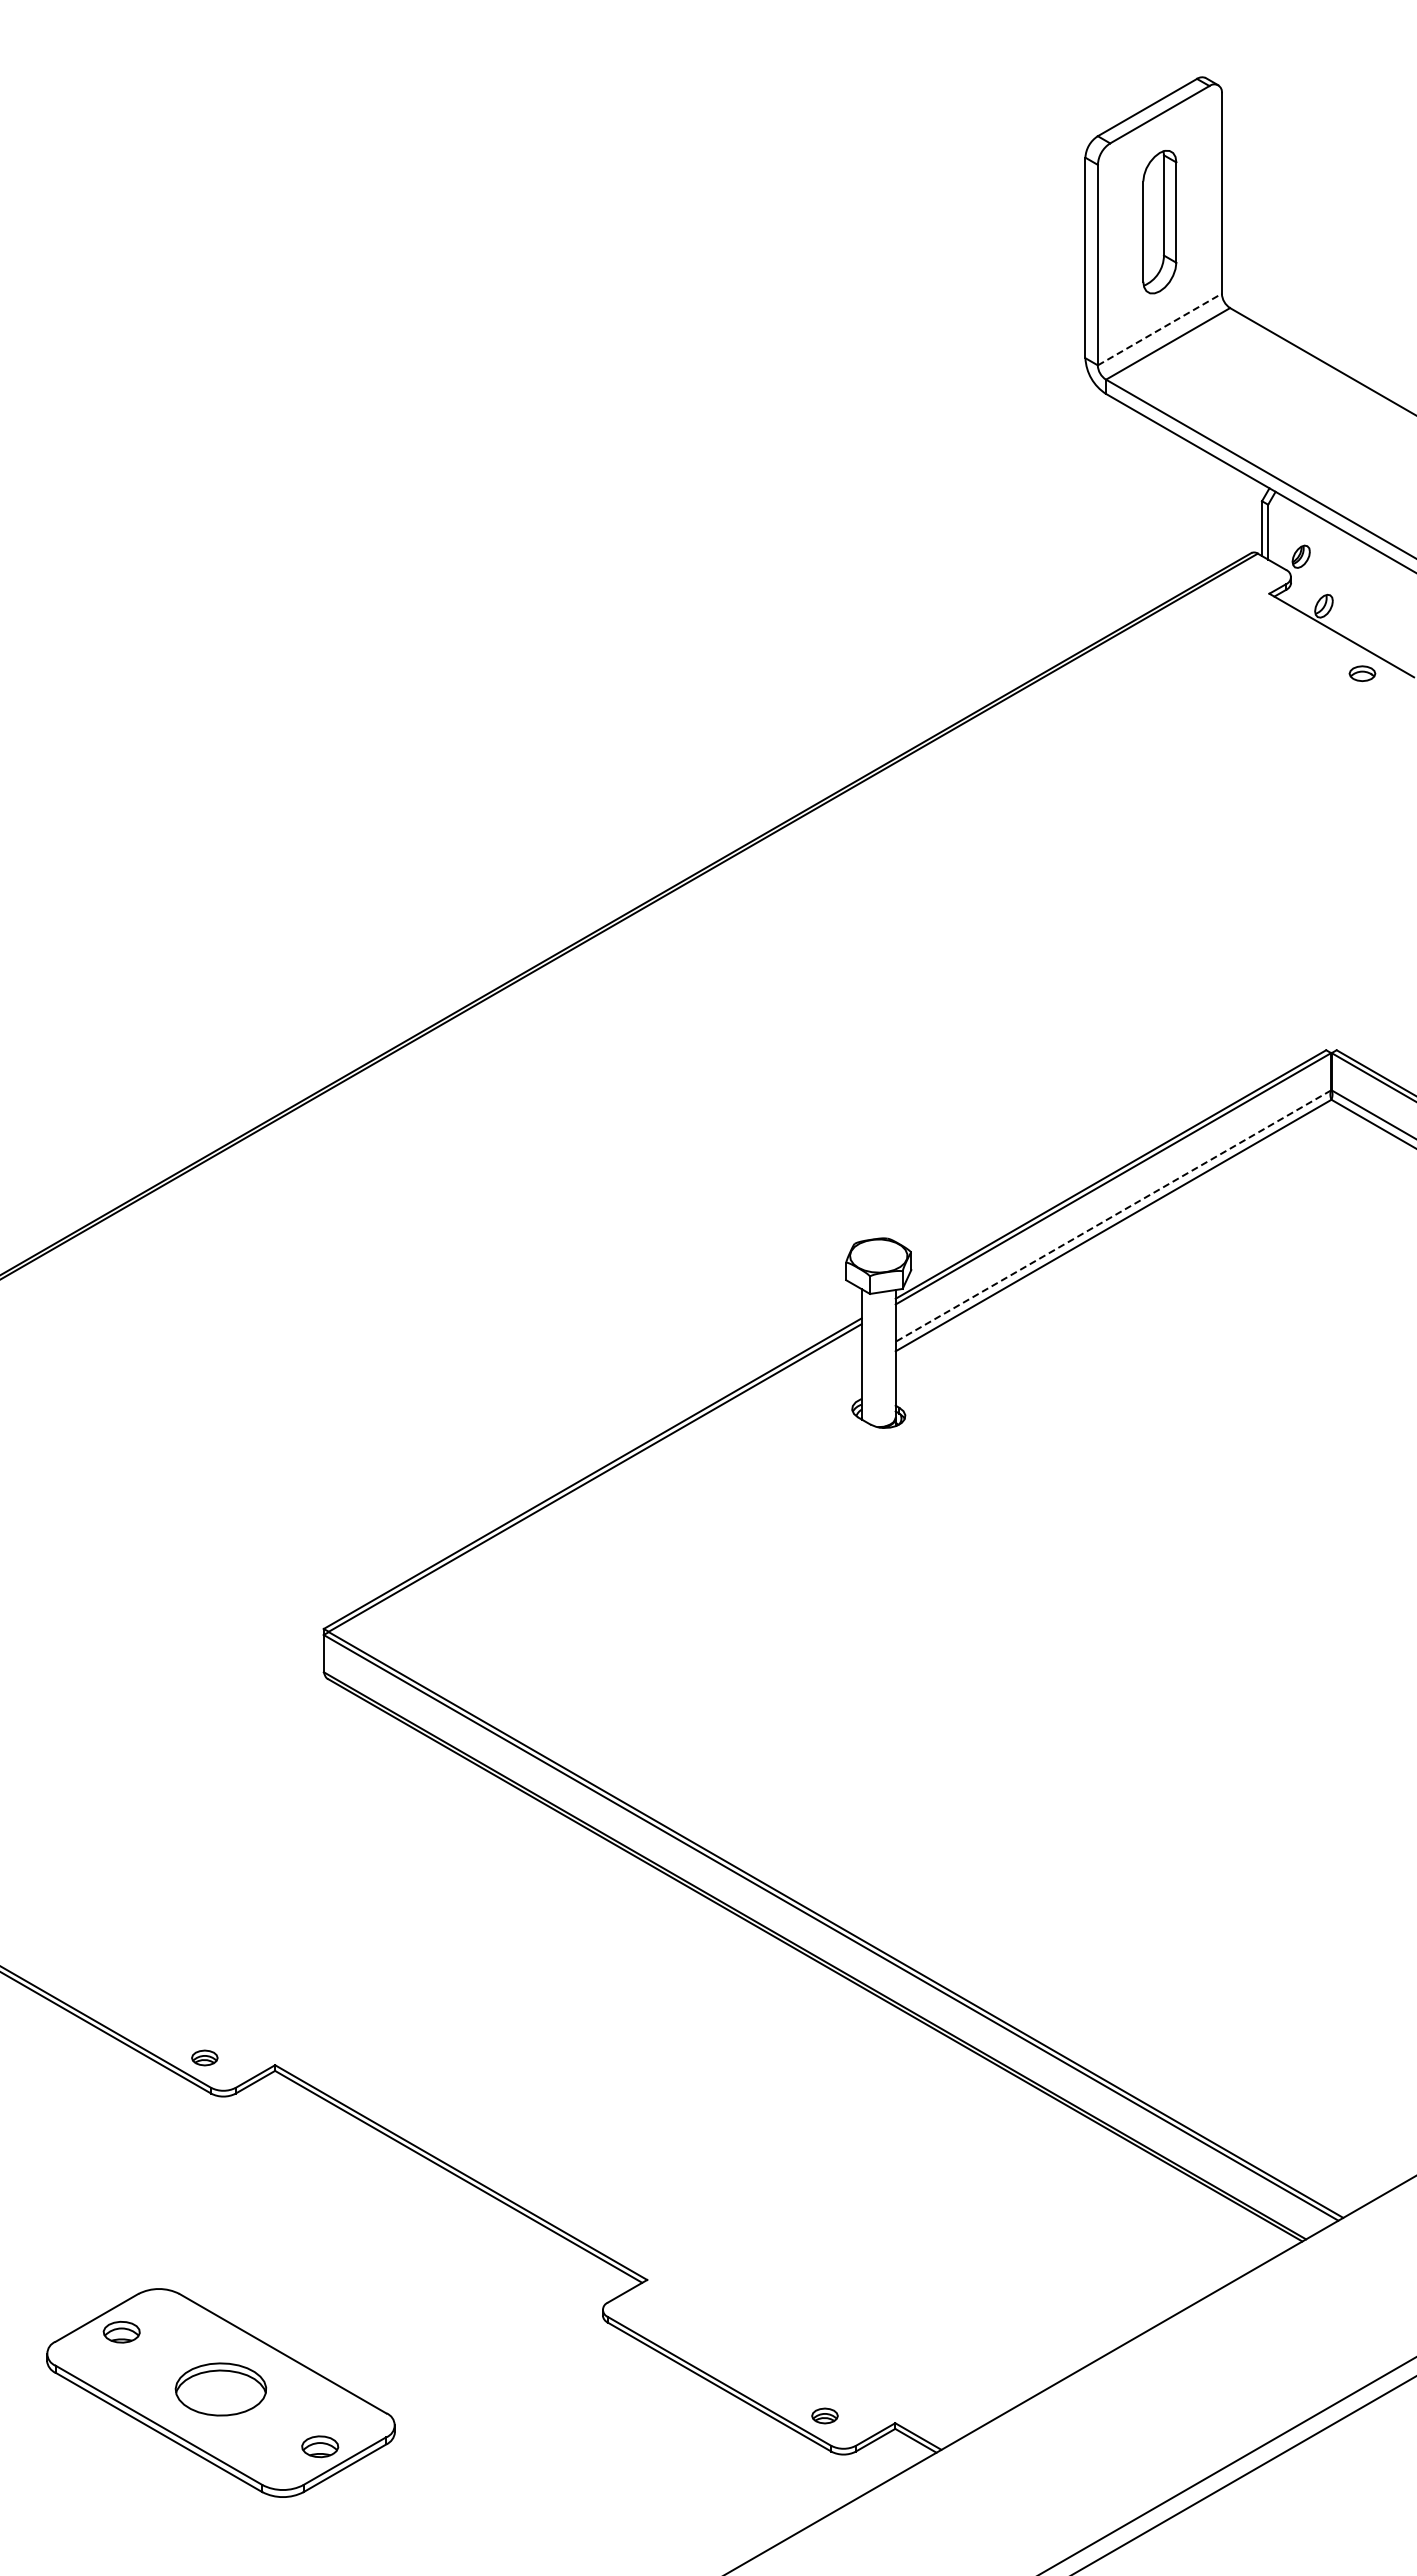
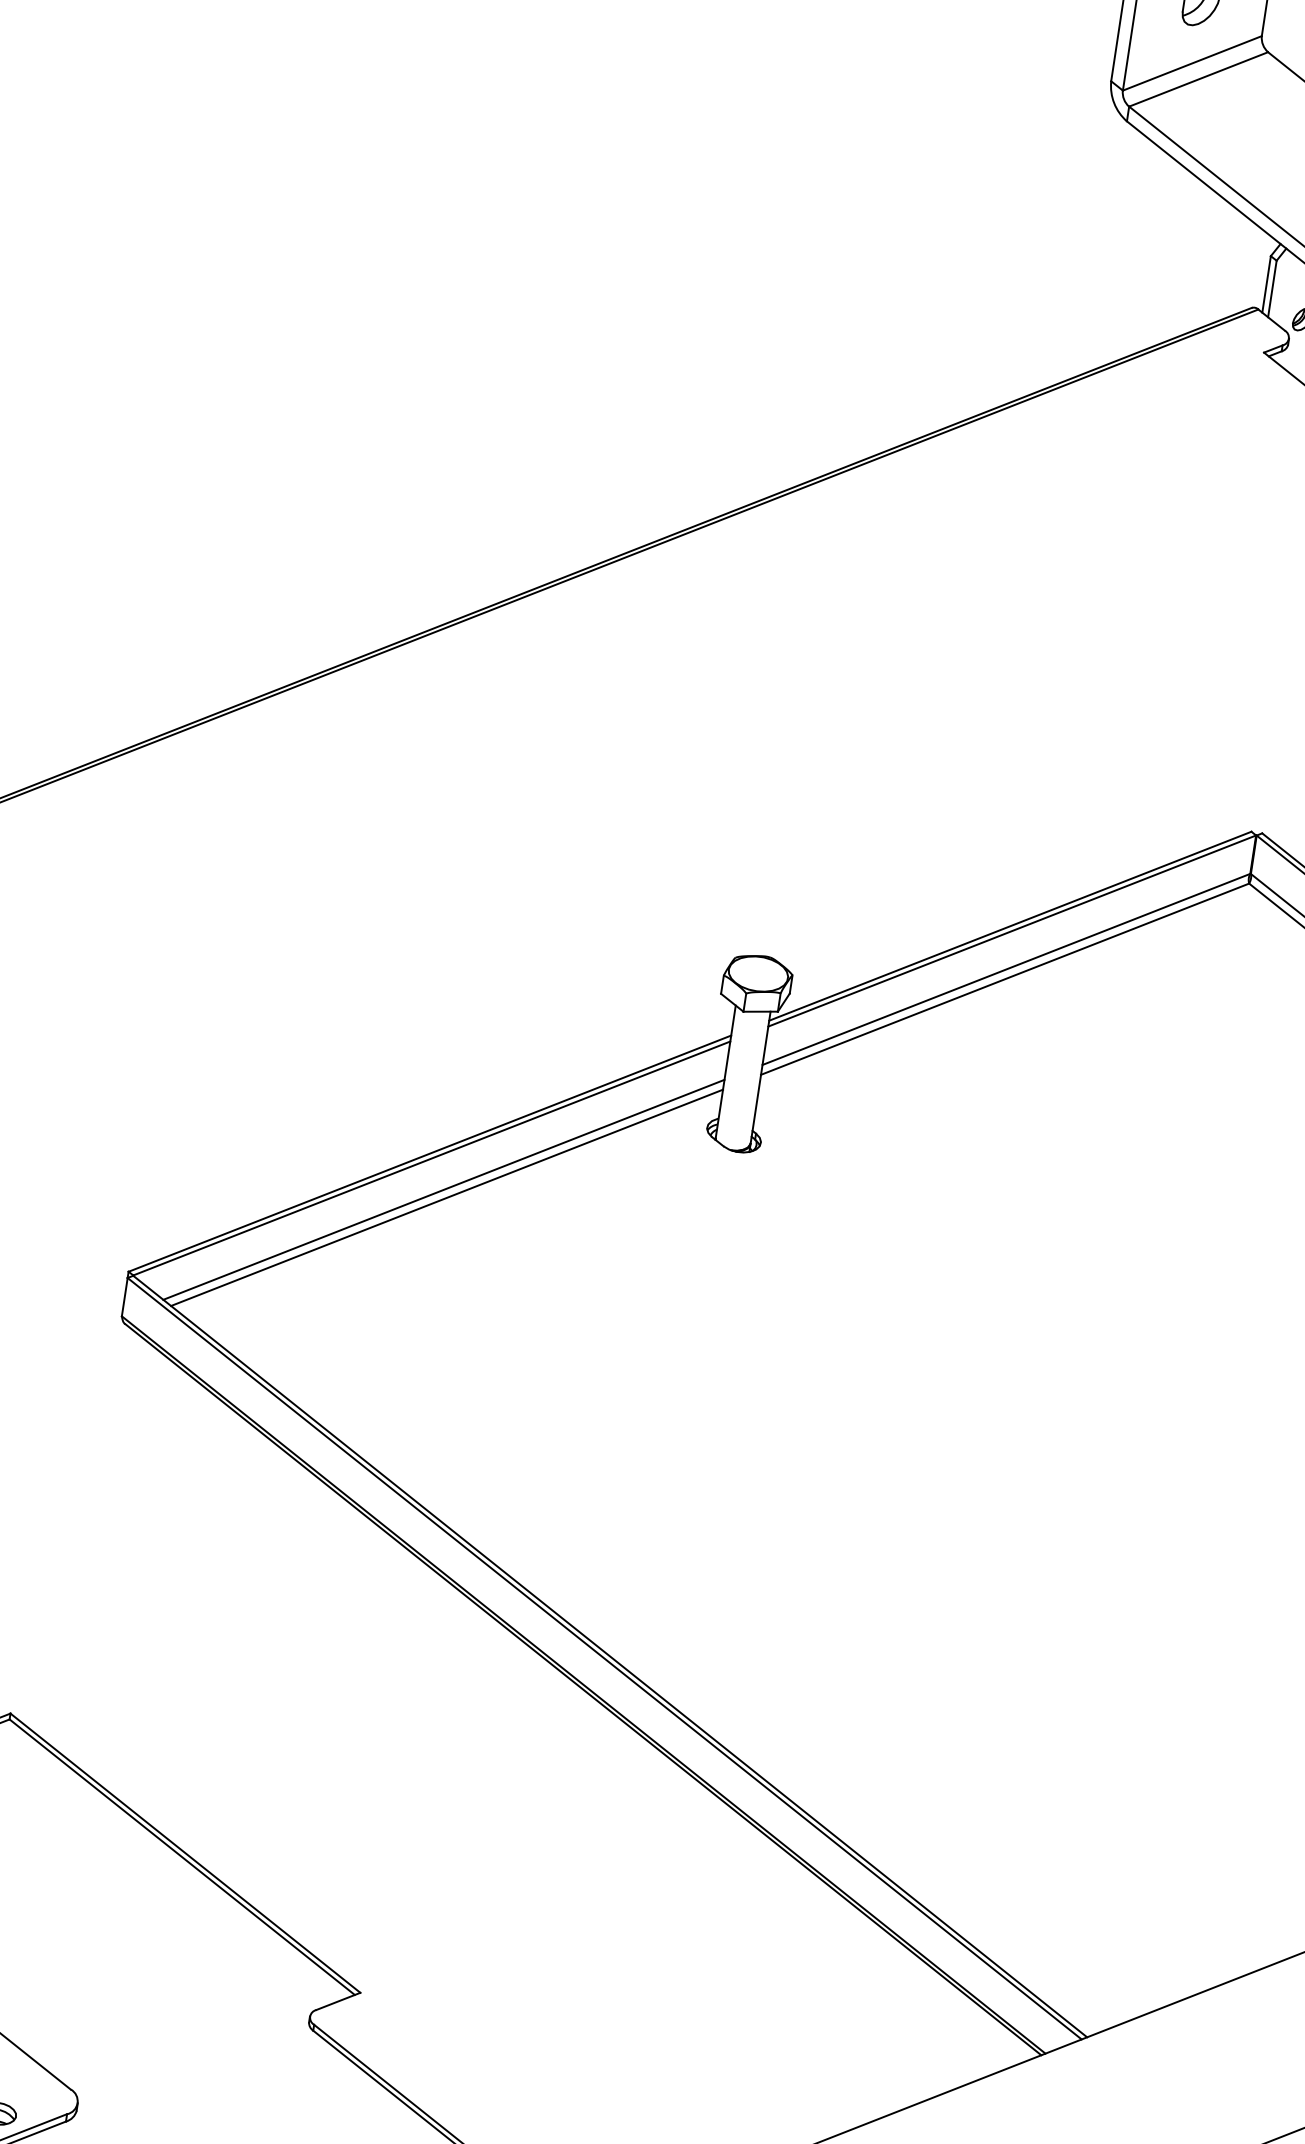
line: (1159, 329) -> (1192, 63), dashed -> solid
line: (1112, 1216) -> (1005, 969), dashed -> solid
line: (610, 1505) -> (443, 1189), added
line: (614, 1512) -> (446, 1197), added

